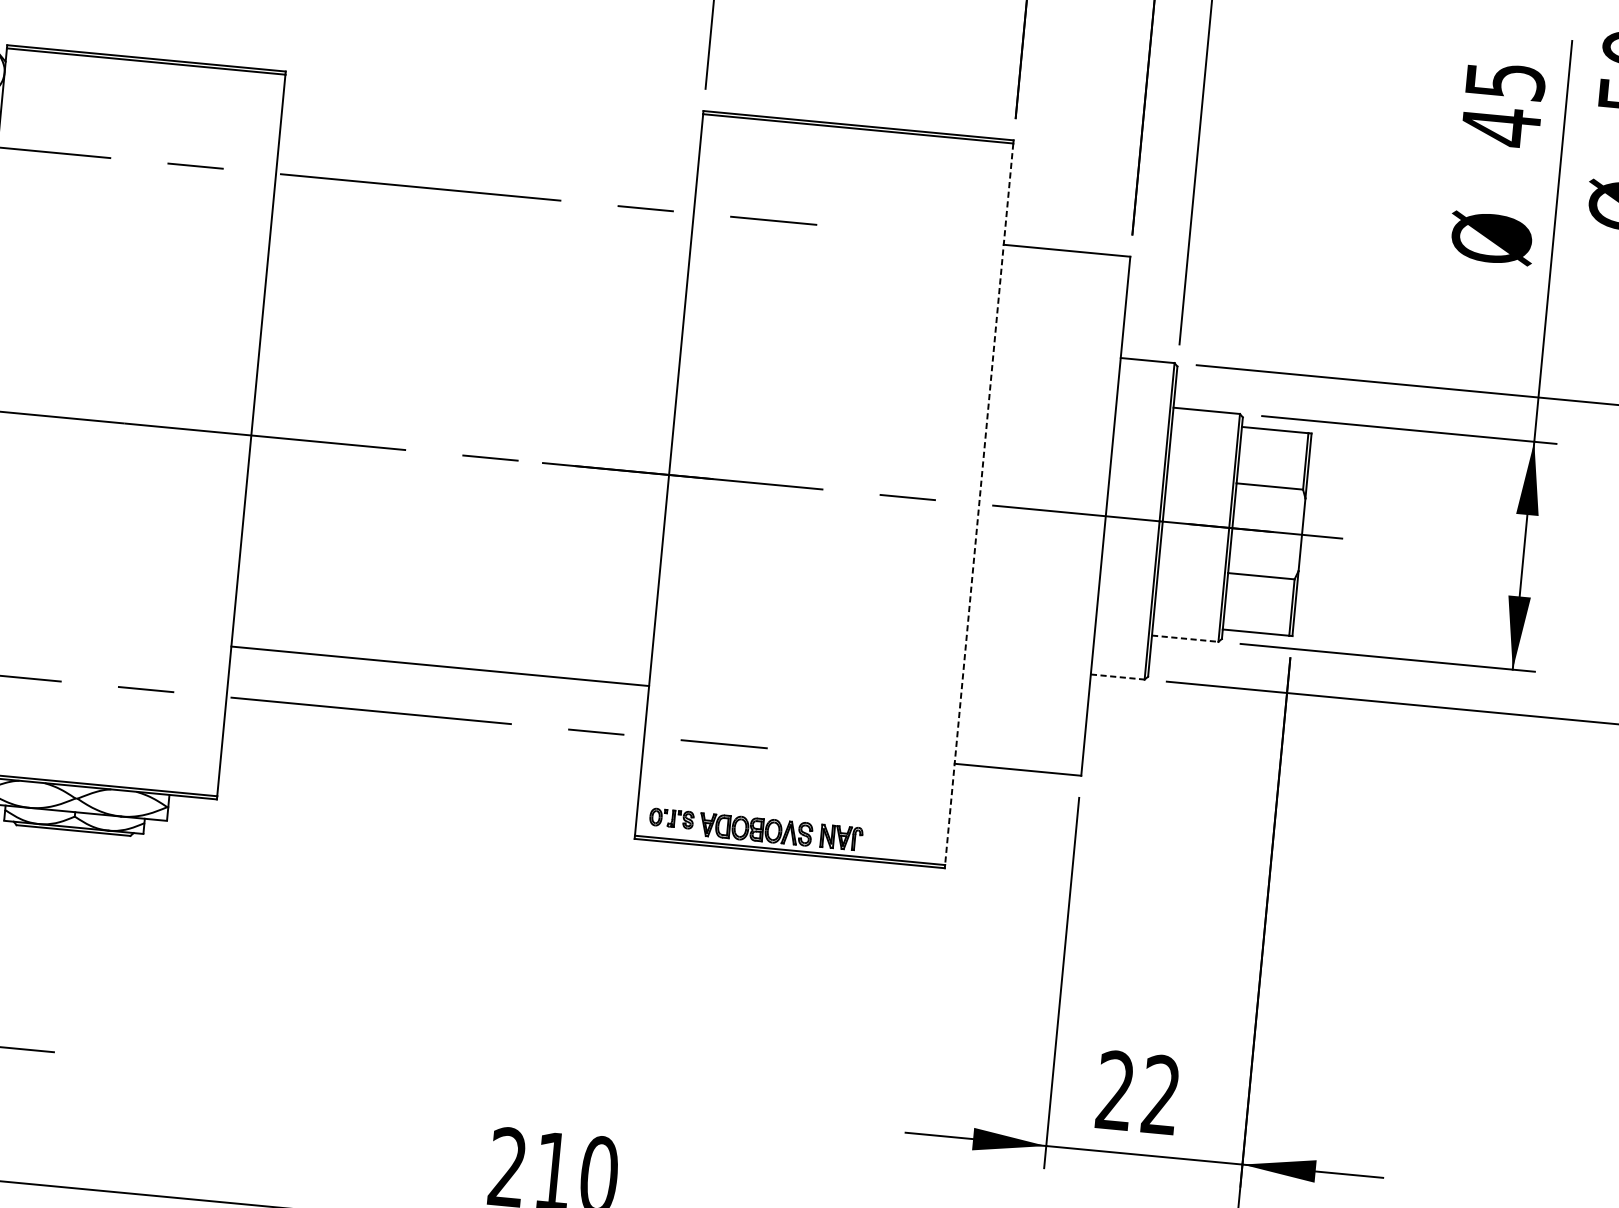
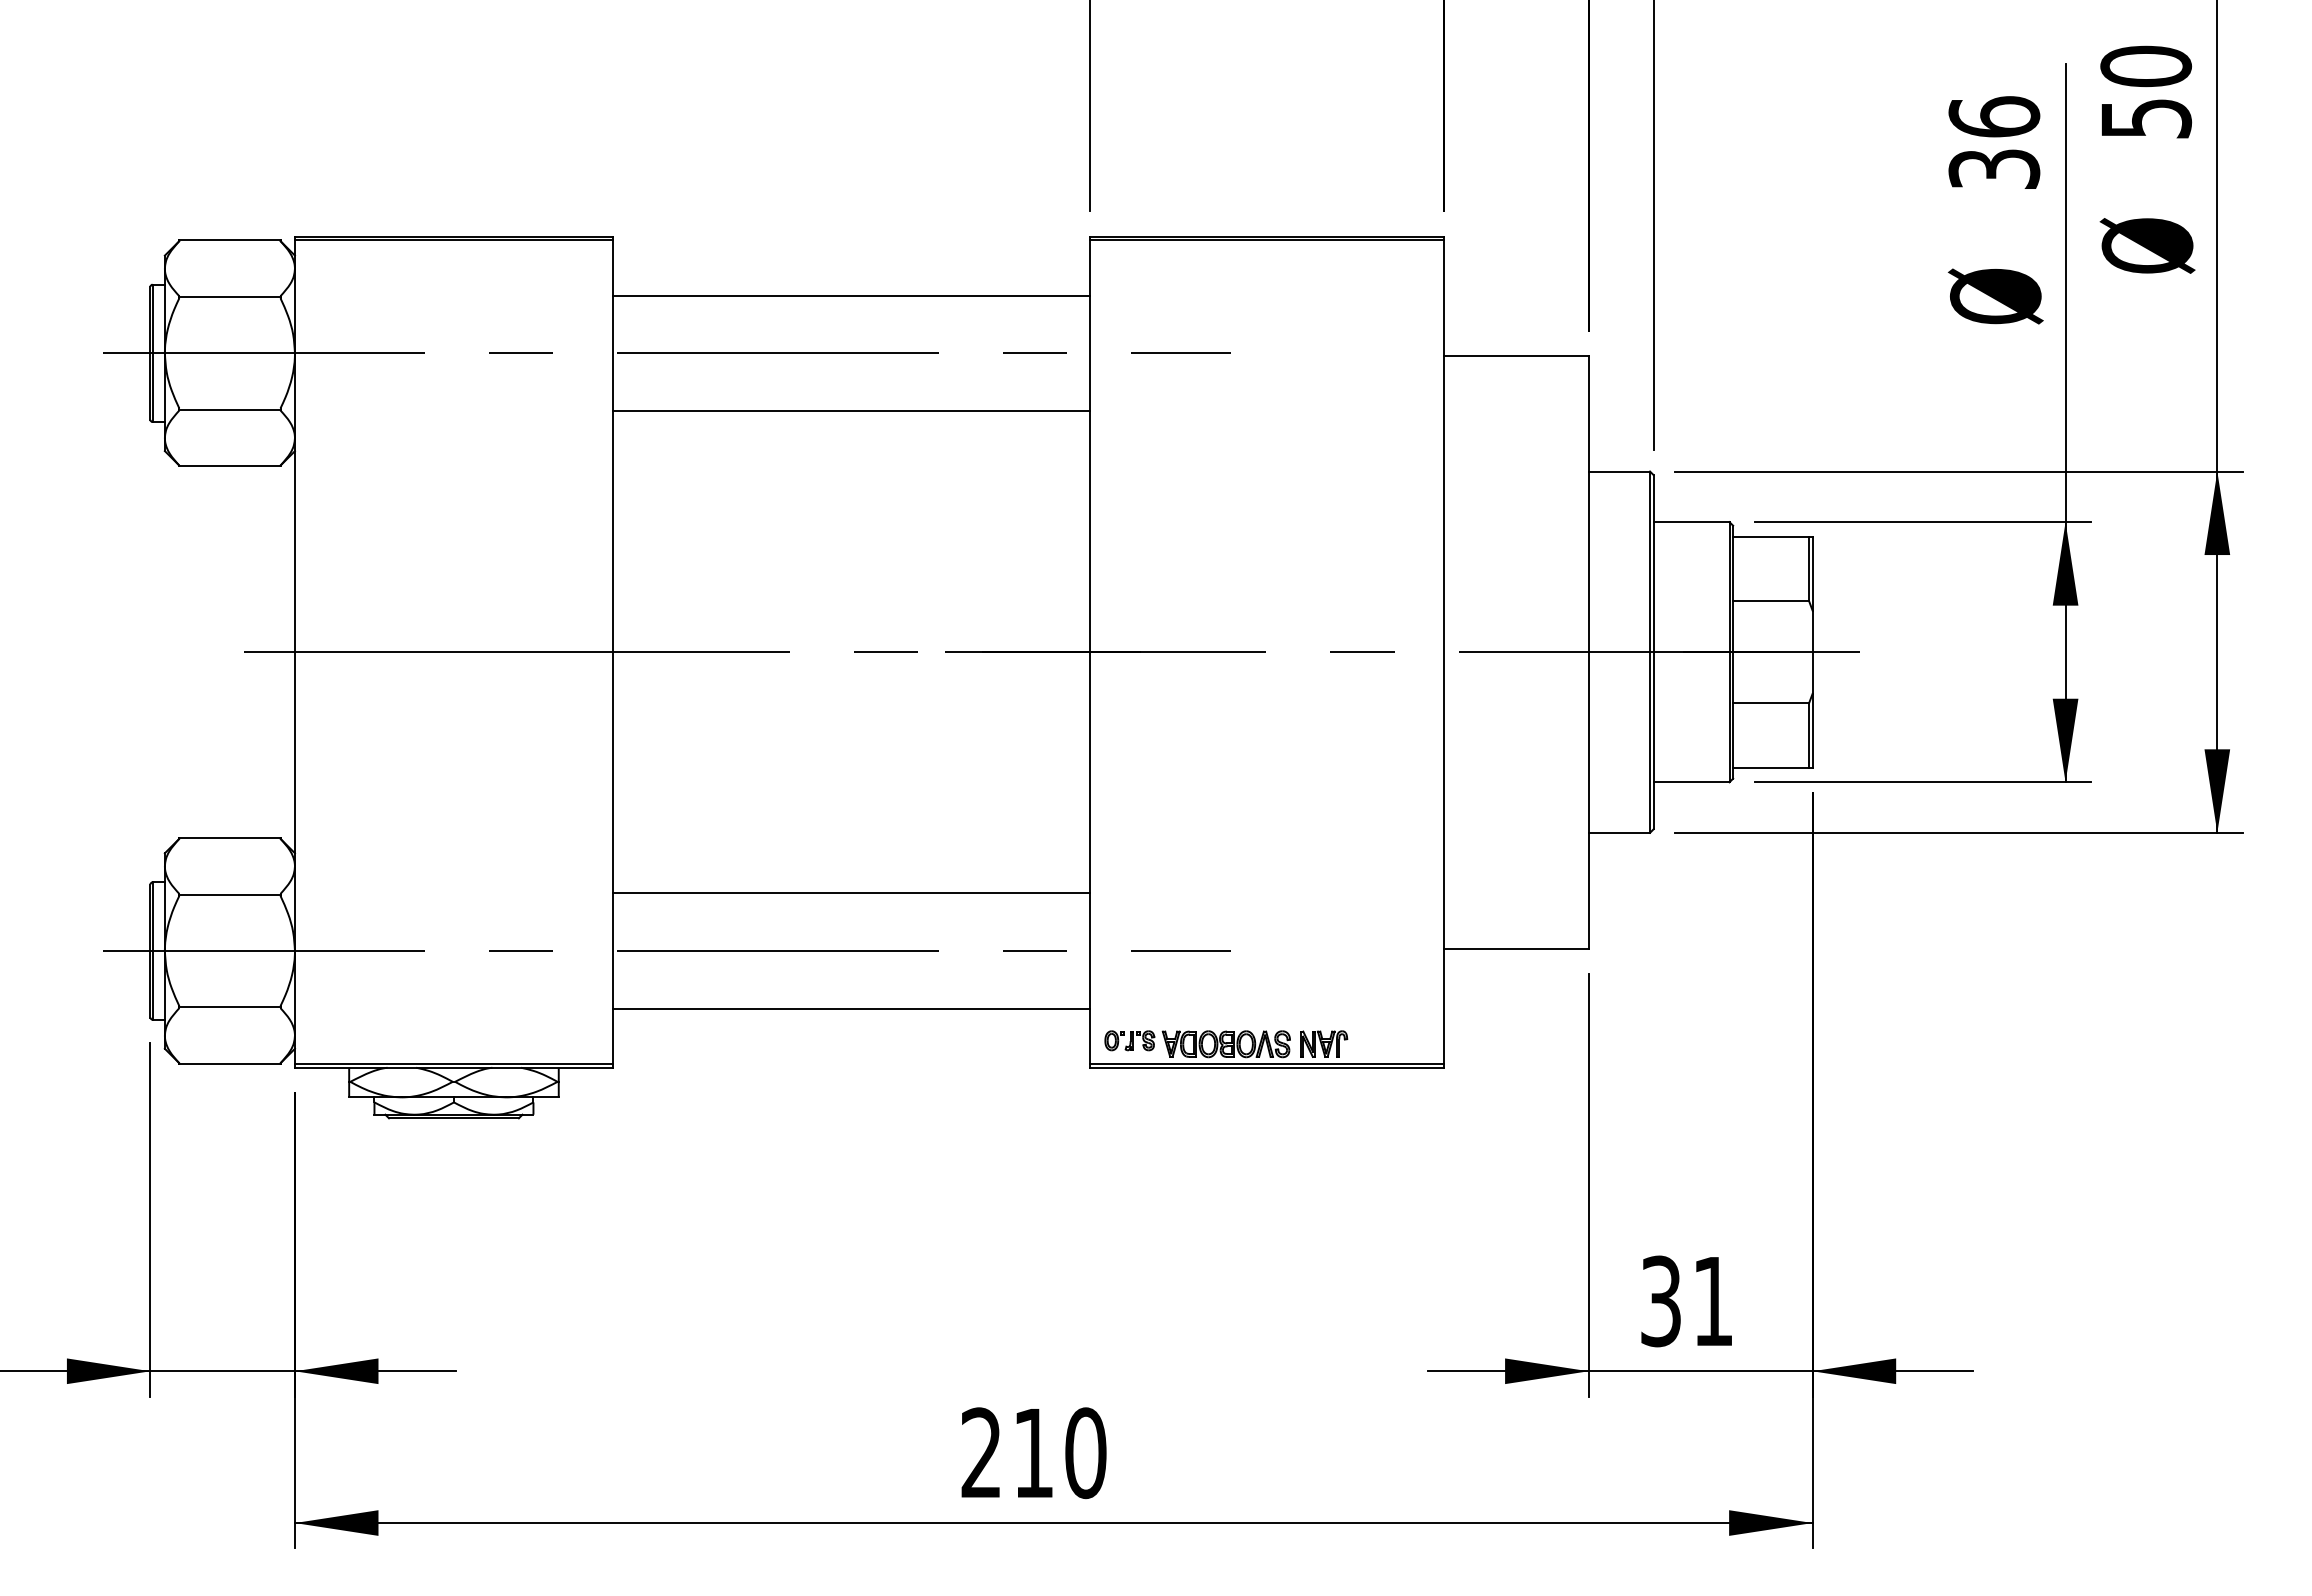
text: (1503, 104) -> (1994, 143), 45 -> 36
line: (488, 142) -> (850, 295), added
line: (479, 244) -> (850, 411), added
line: (979, 504) -> (1444, 652), dashed -> solid
line: (1185, 638) -> (1691, 782), dashed -> solid
line: (1117, 676) -> (1619, 832), dashed -> solid
line: (429, 767) -> (850, 1008), added
text: (1137, 1093) -> (1686, 1301), 22 -> 31

